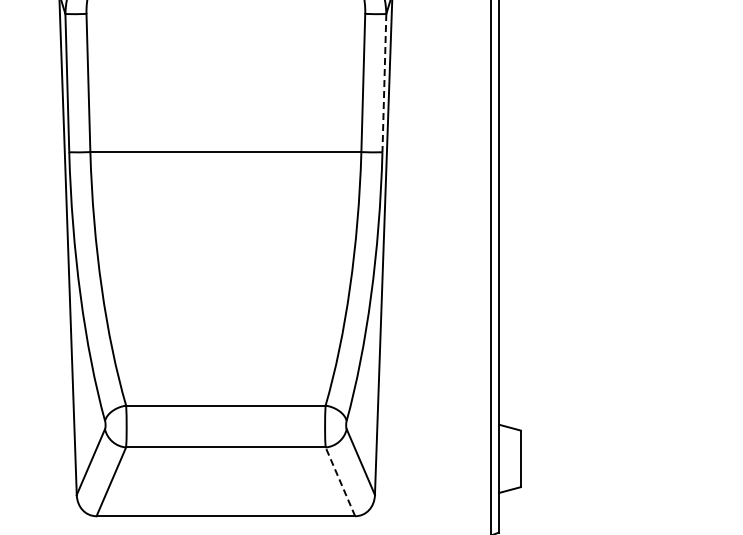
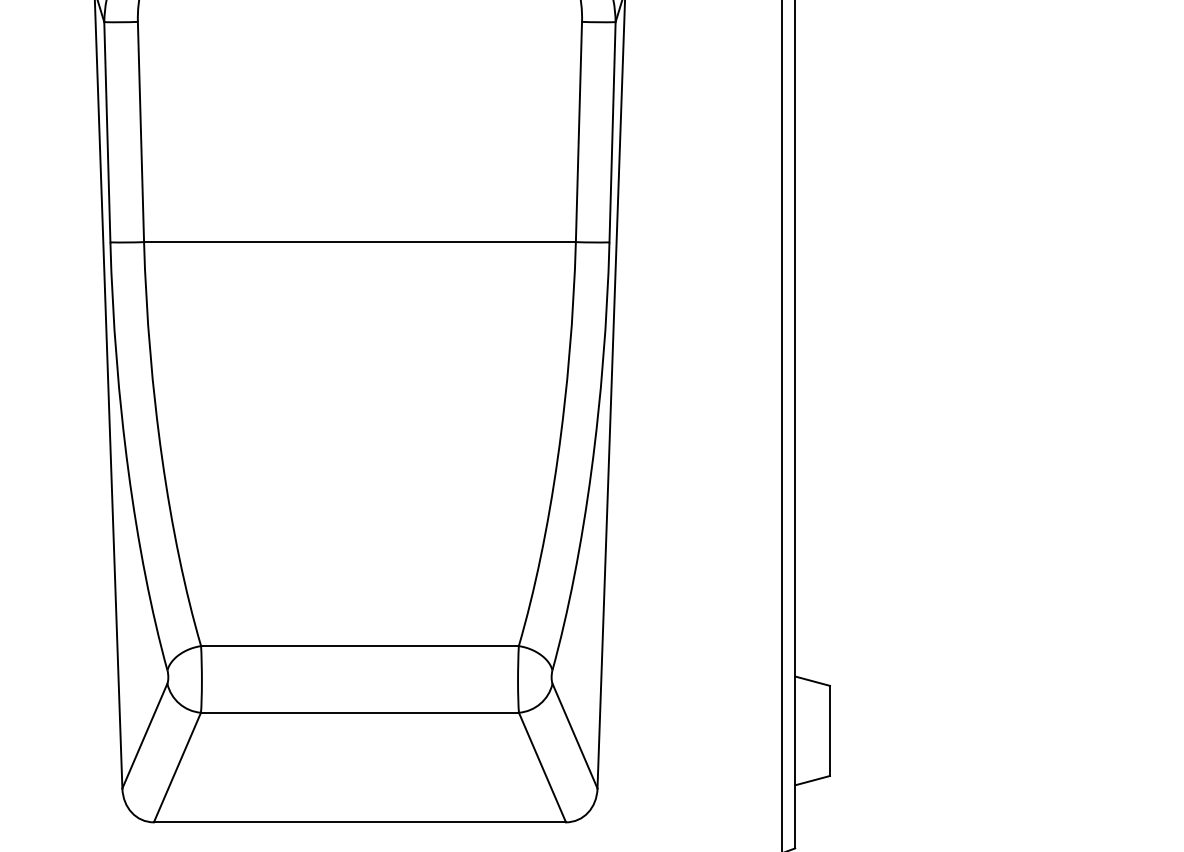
line: (384, 83) -> (612, 132), dashed -> solid
line: (340, 481) -> (542, 766), dashed -> solid

